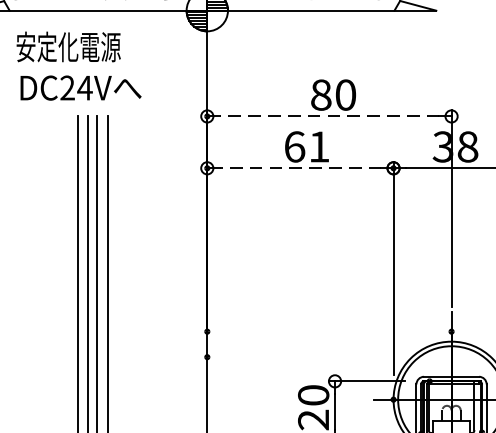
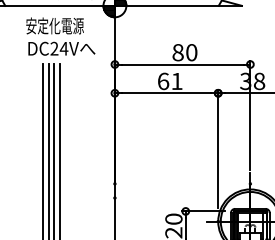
text: (78, 65) -> (60, 36), moved
line: (329, 116) -> (182, 64), dashed -> solid
line: (300, 168) -> (166, 93), dashed -> solid

